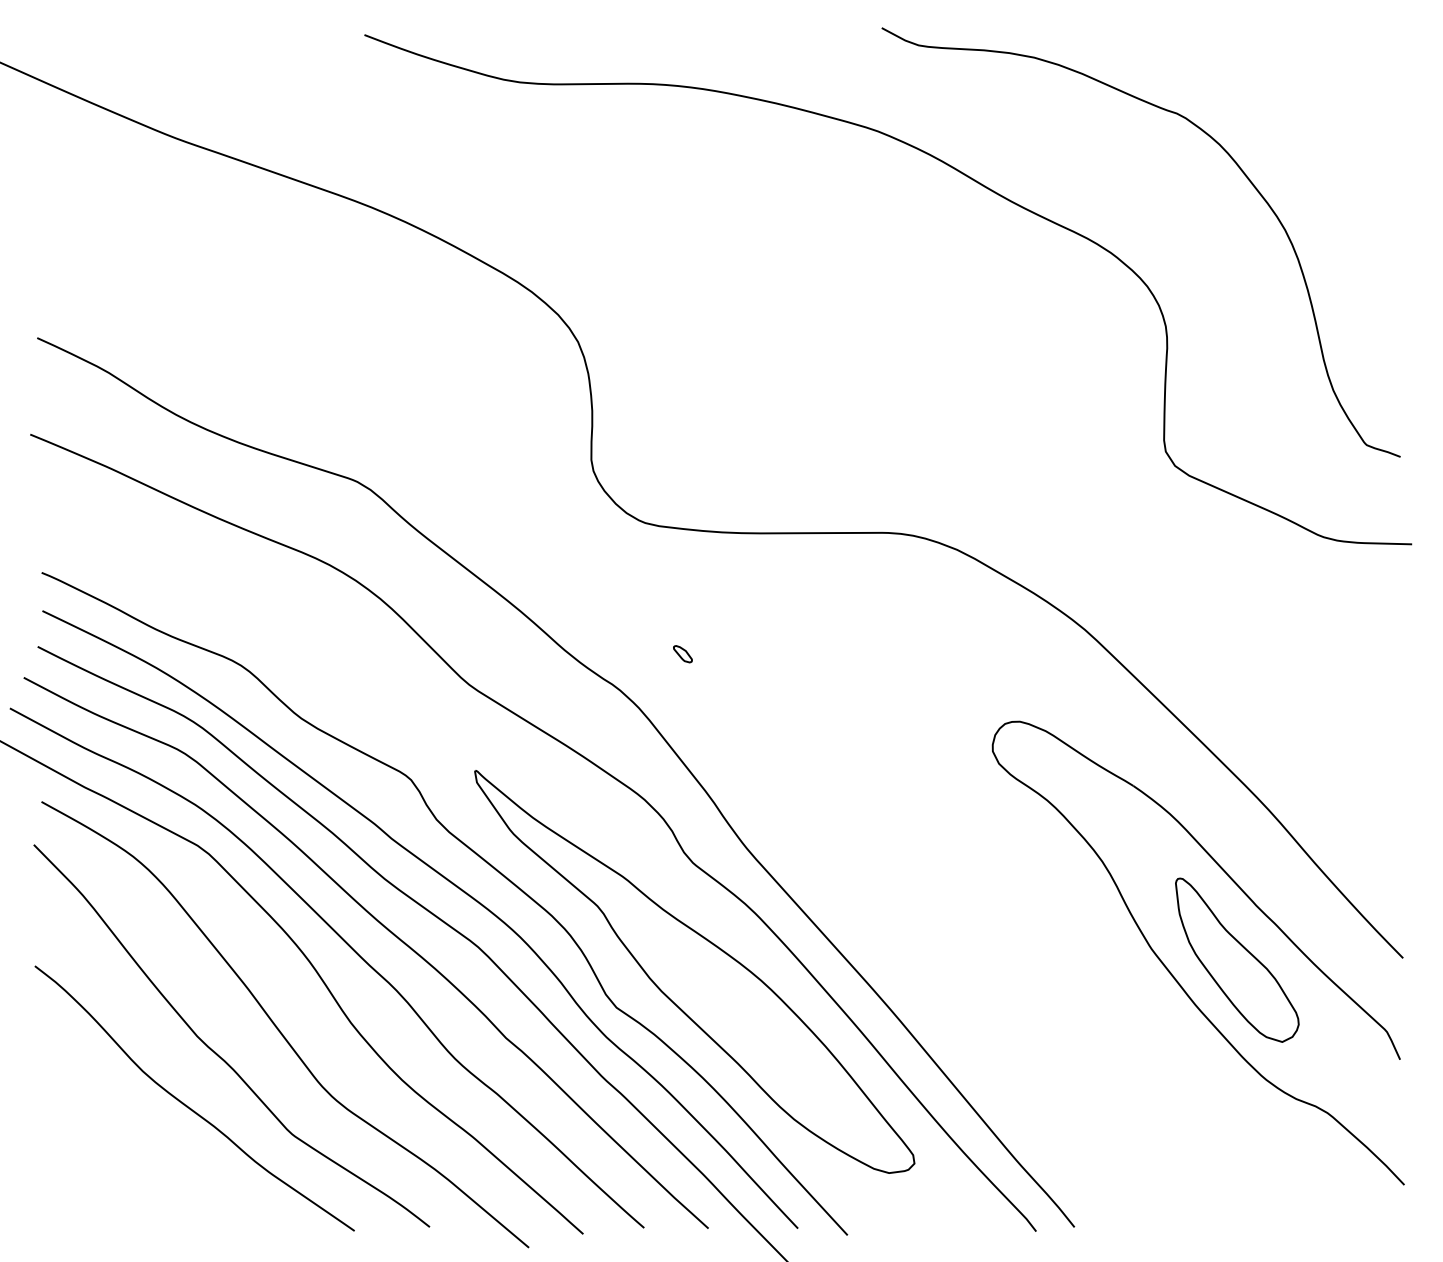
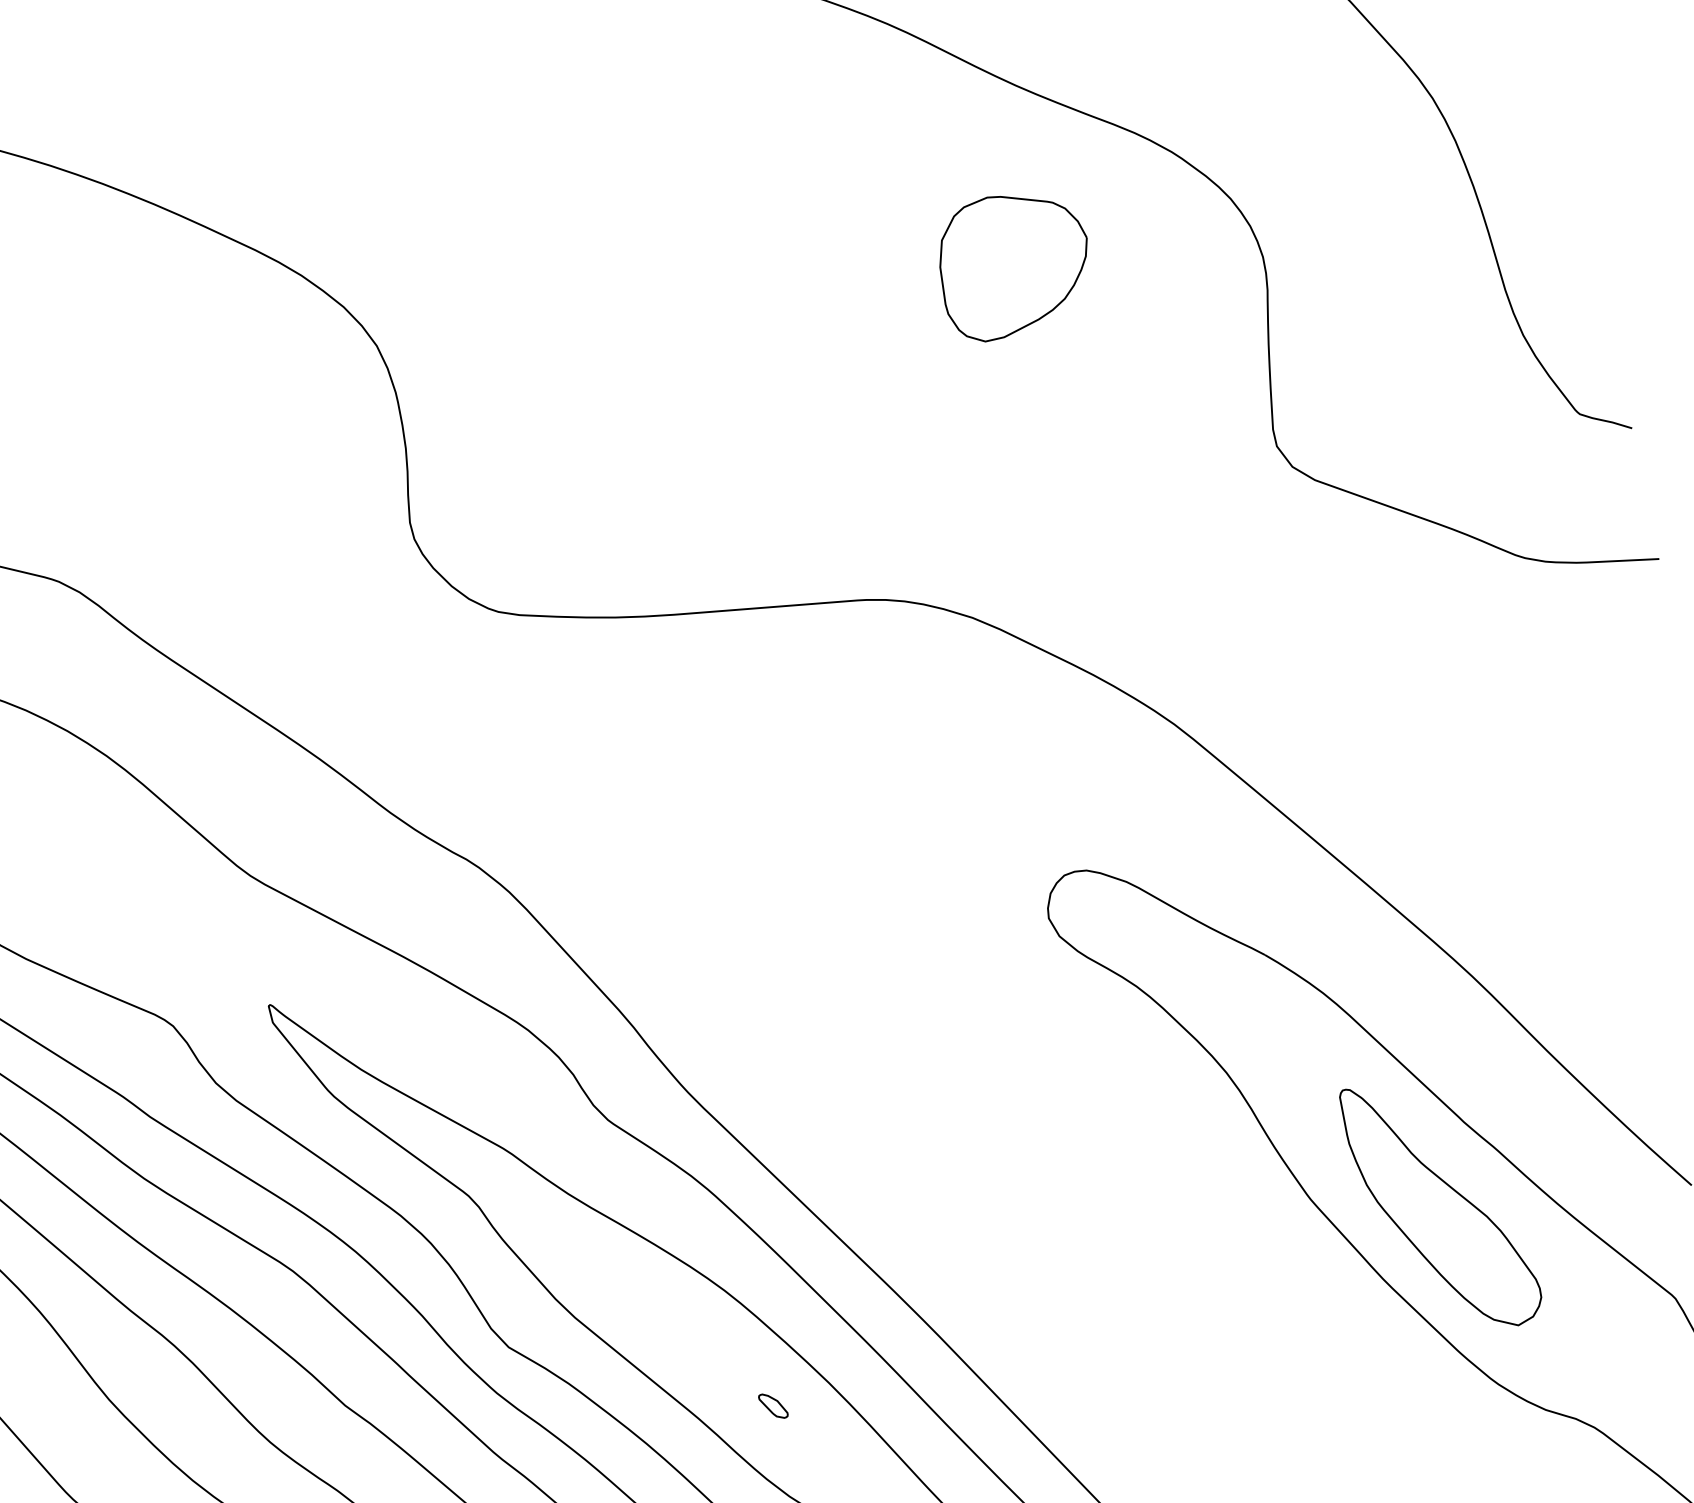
part: (1001, 321) -> (1014, 267), added
part: (682, 654) -> (772, 1406), moved

